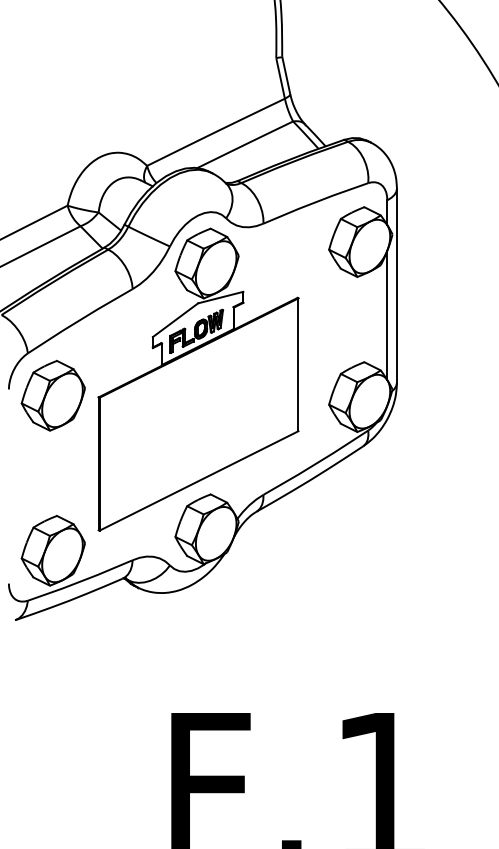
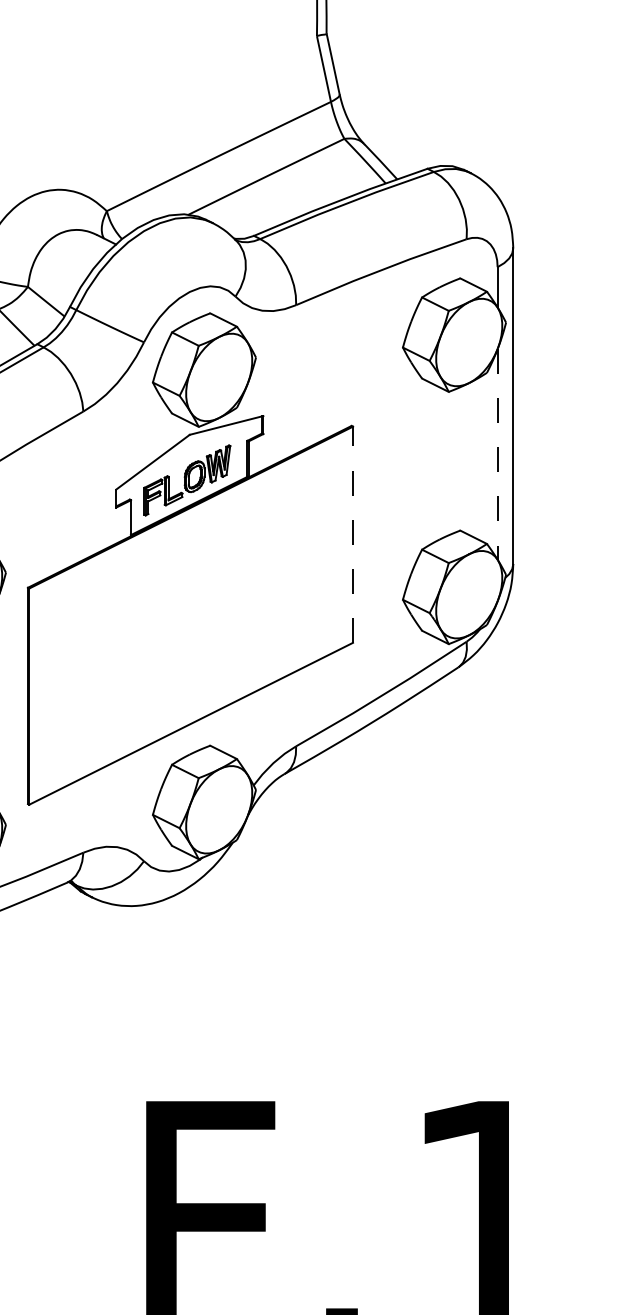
line: (387, 315) -> (497, 454), solid -> dashed
line: (298, 364) -> (353, 534), solid -> dashed

